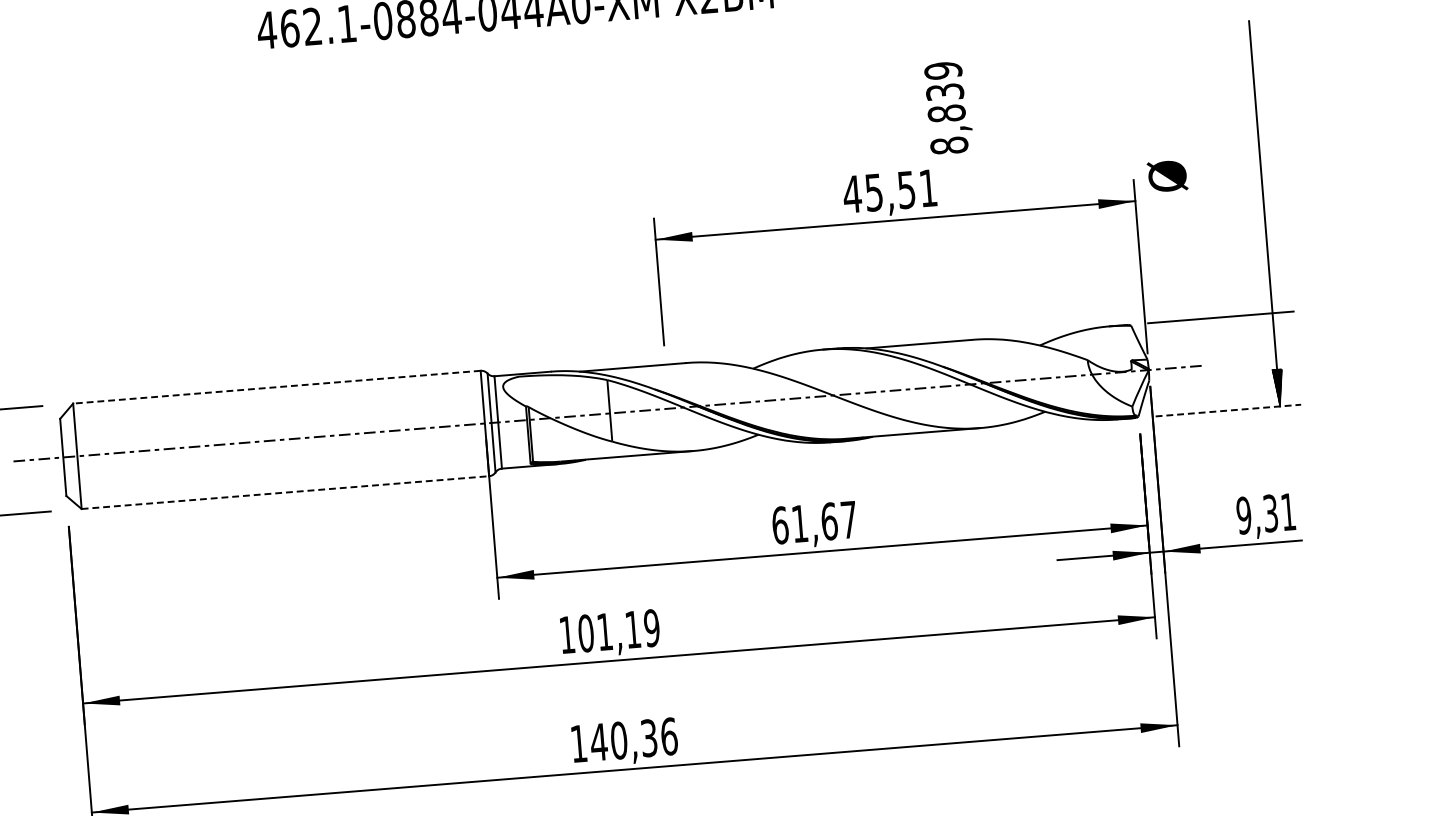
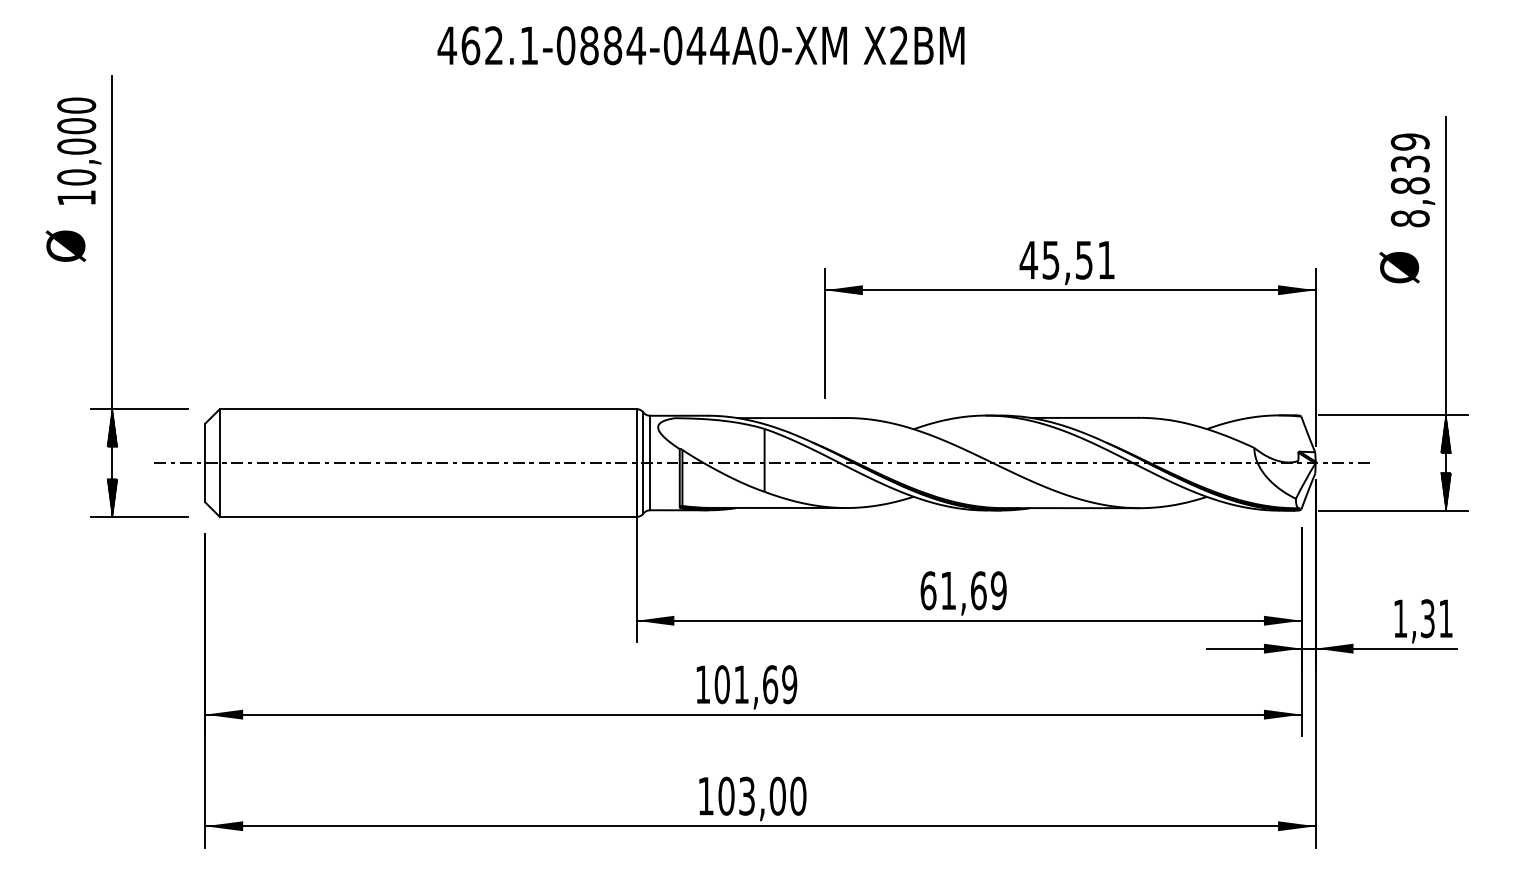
text: (948, 108) -> (1412, 180), moved
text: (1167, 176) -> (1399, 267), moved
hatch: (1273, 331) -> (1445, 434), added
line: (276, 387) -> (427, 409), dashed -> solid
line: (1228, 410) -> (1393, 510), dashed -> solid
line: (285, 492) -> (428, 516), dashed -> solid
text: (1244, 515) -> (1400, 618), 9,31 -> 1,31
text: (848, 519) -> (998, 590), 61,67 -> 61,69
text: (633, 629) -> (770, 684), 101,19 -> 101,69
text: (634, 738) -> (762, 795), 140,36 -> 103,00

